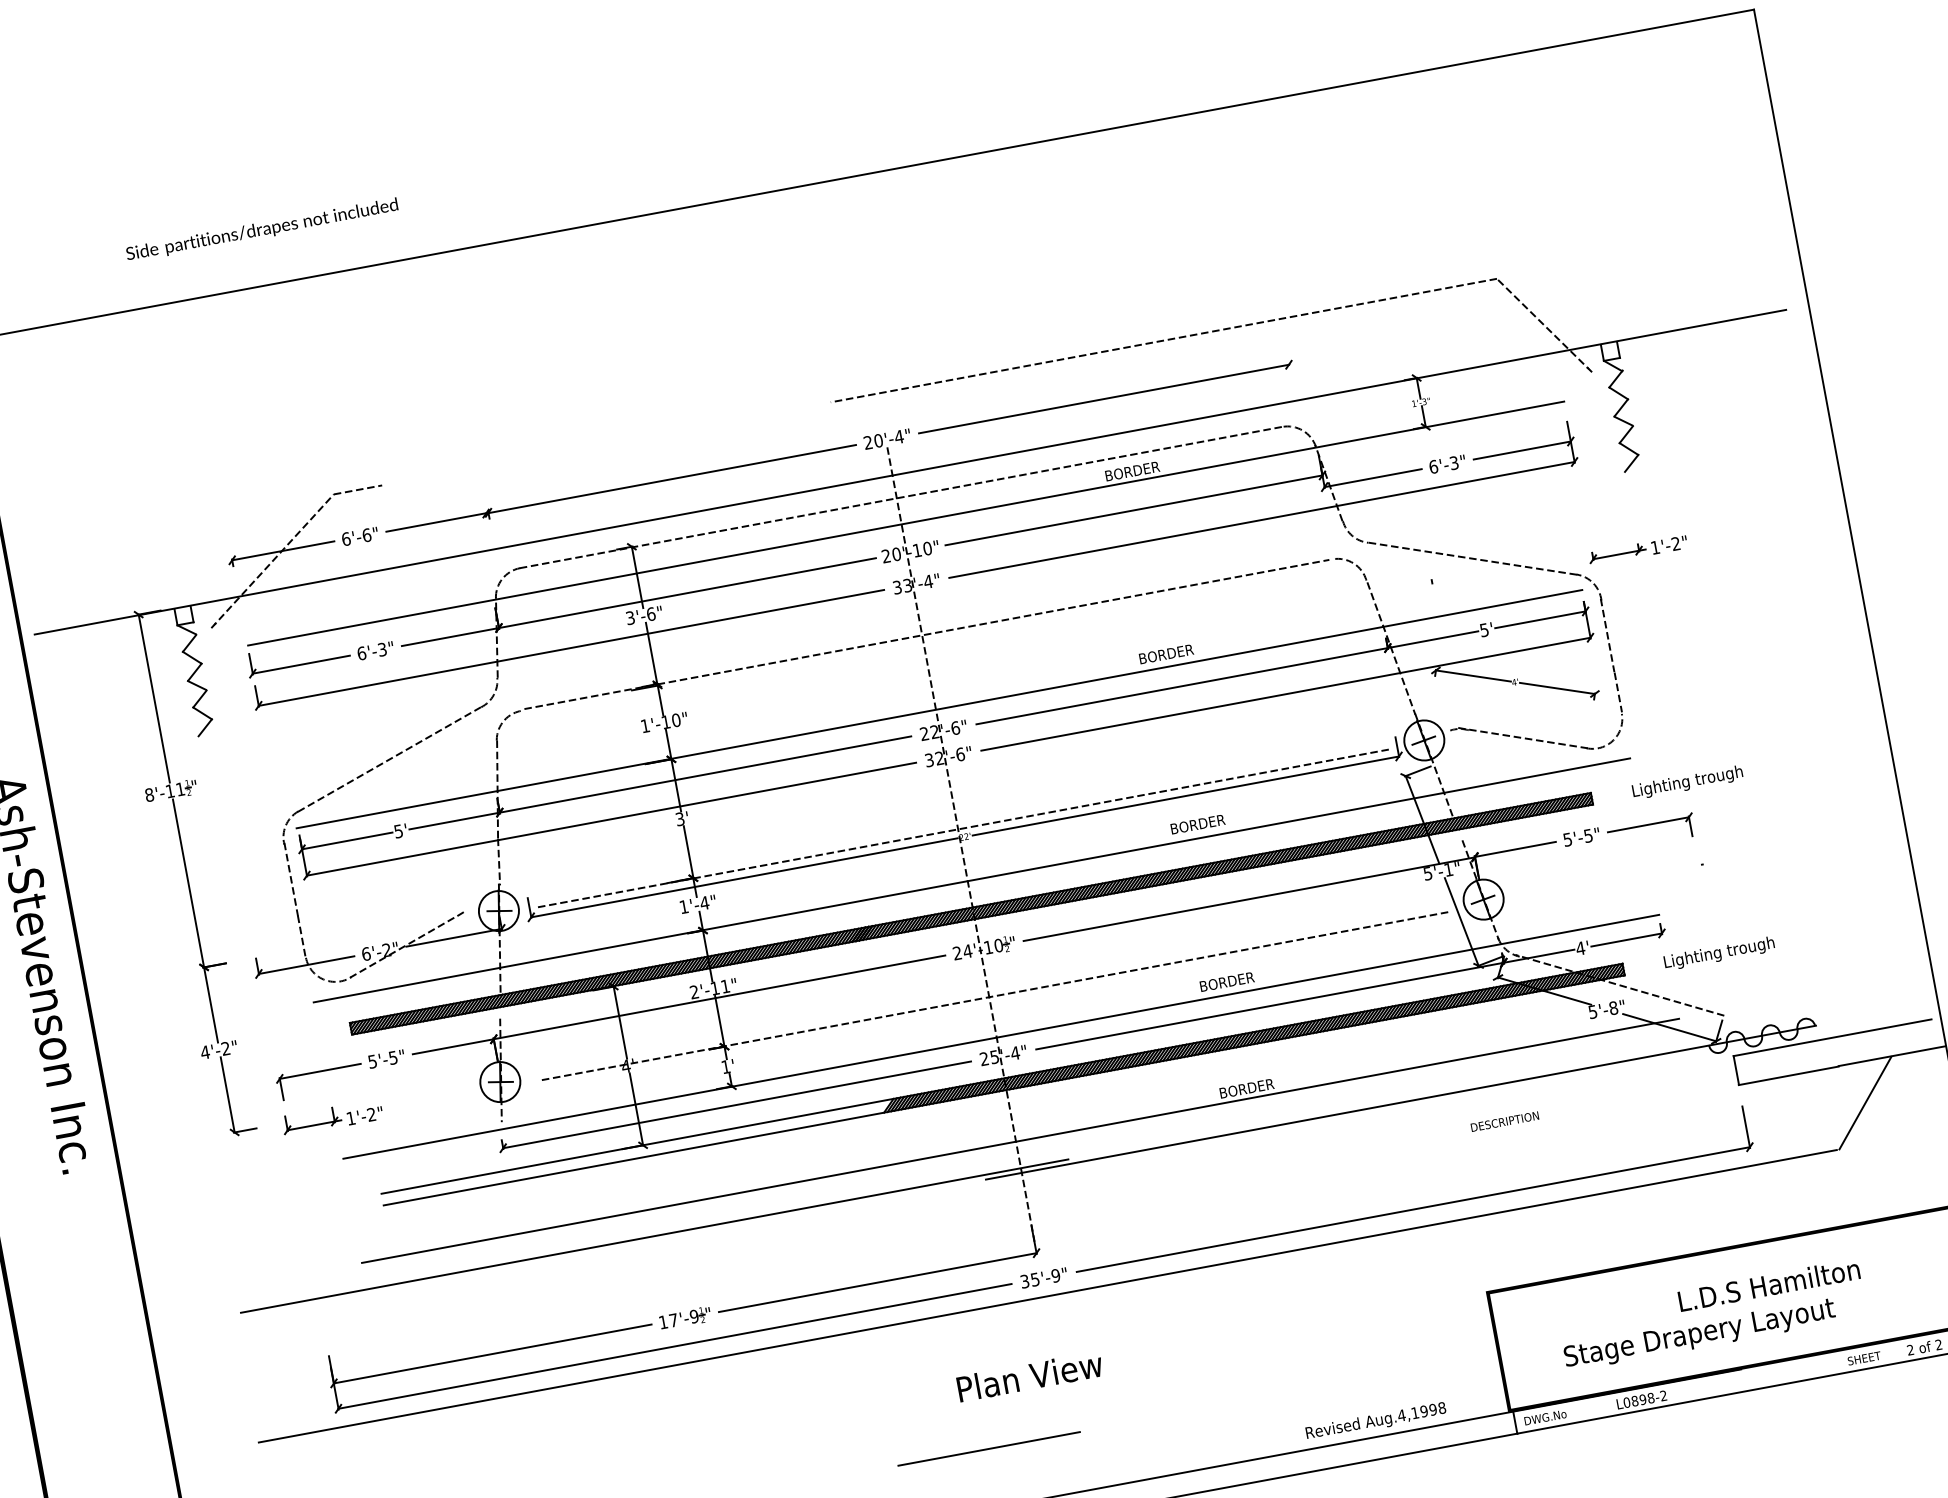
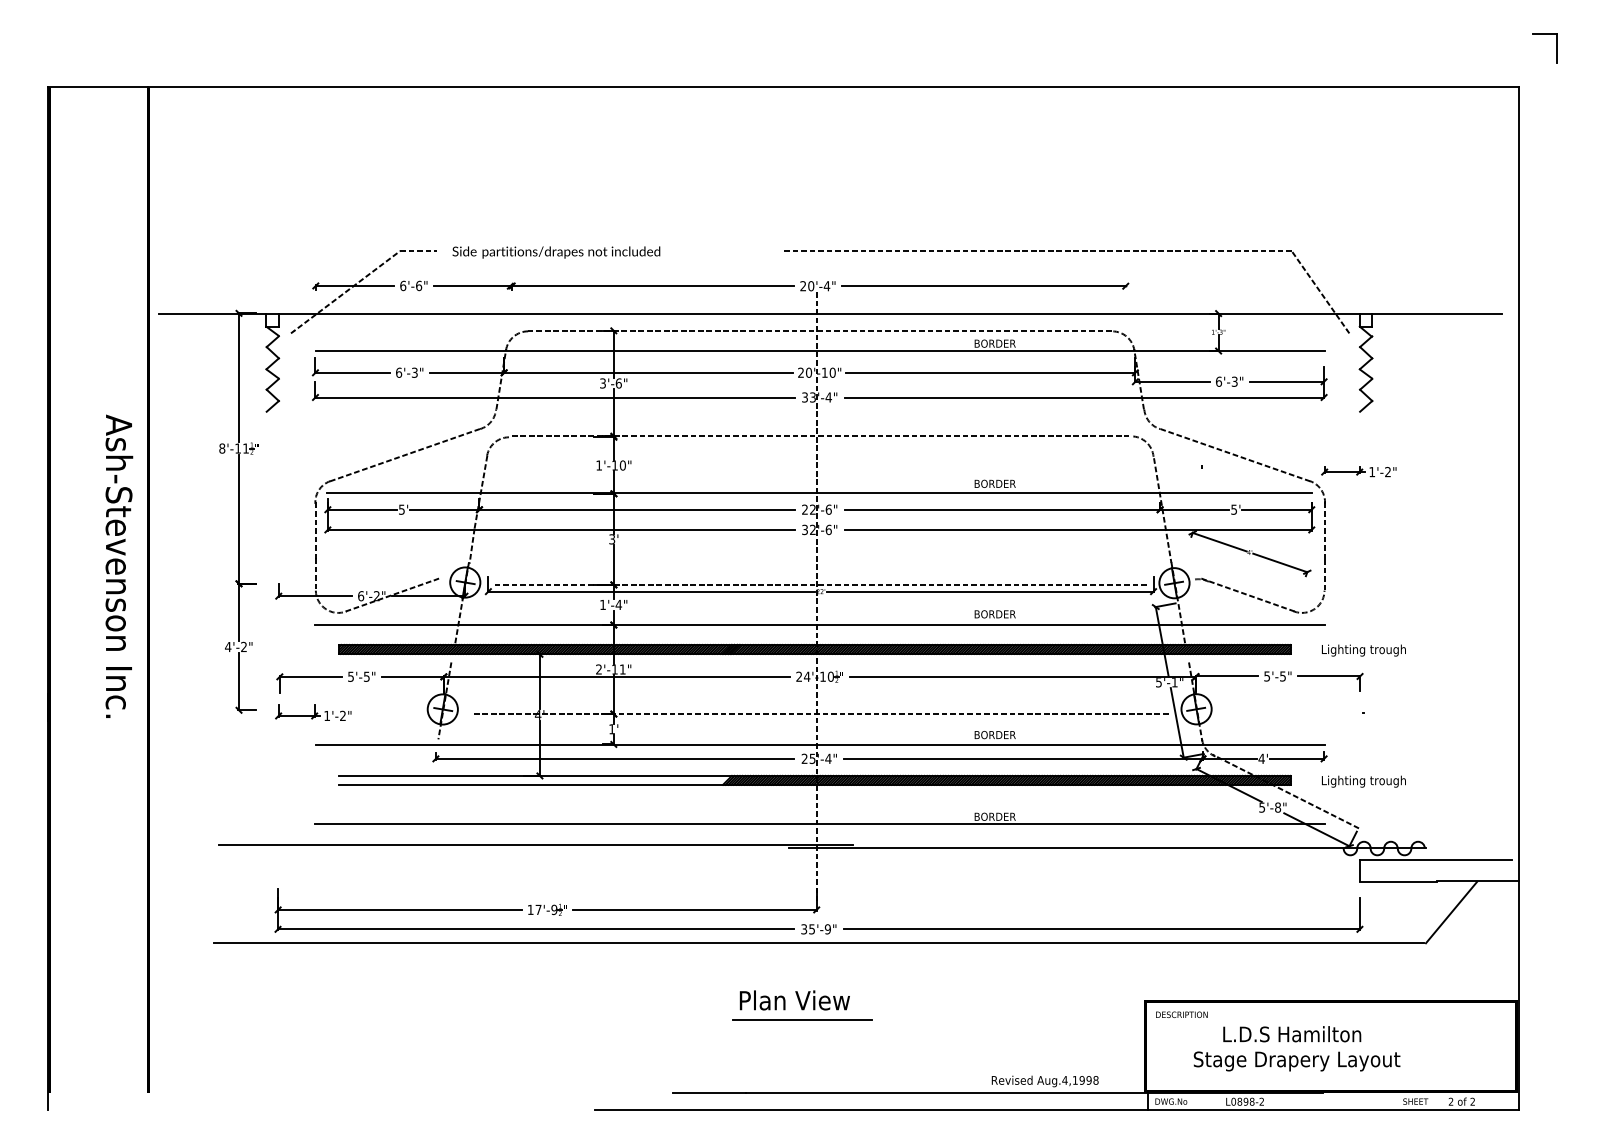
text: (262, 230) -> (556, 252), moved
text: (1504, 1121) -> (1181, 1014), moved
text: (1769, 1285) -> (1292, 1034), moved
line: (988, 1447) -> (802, 1019), moved

